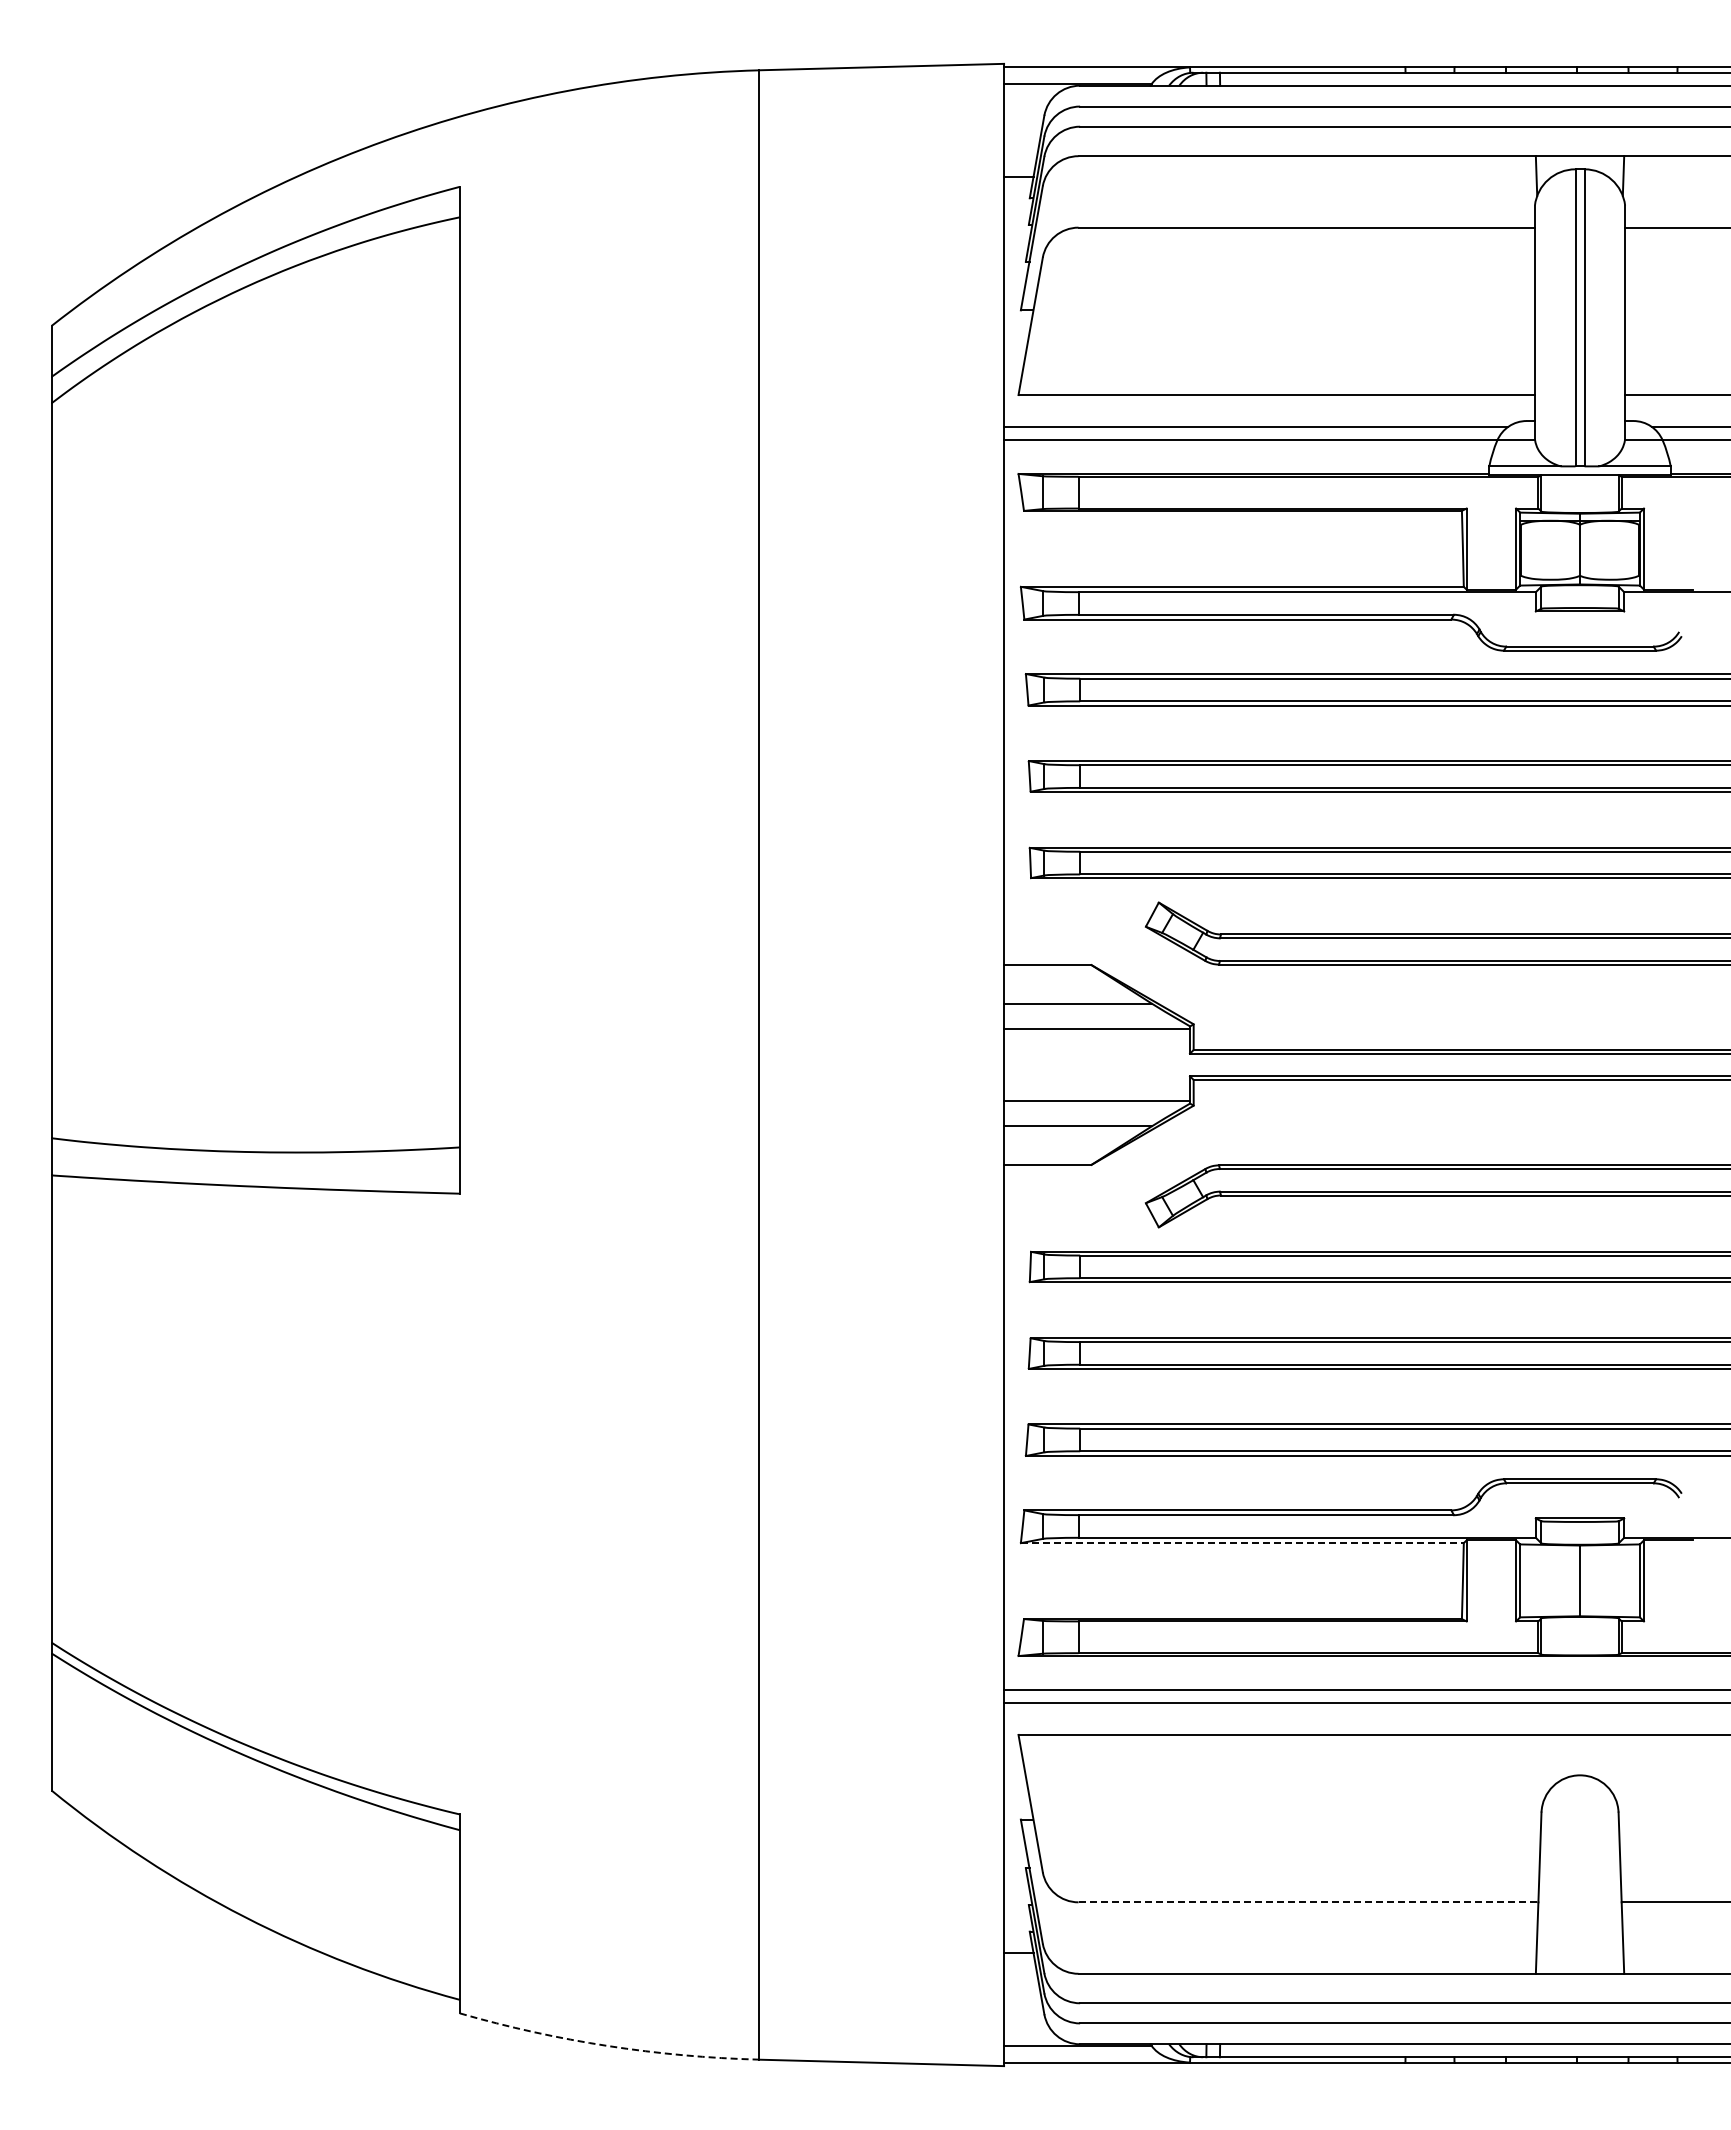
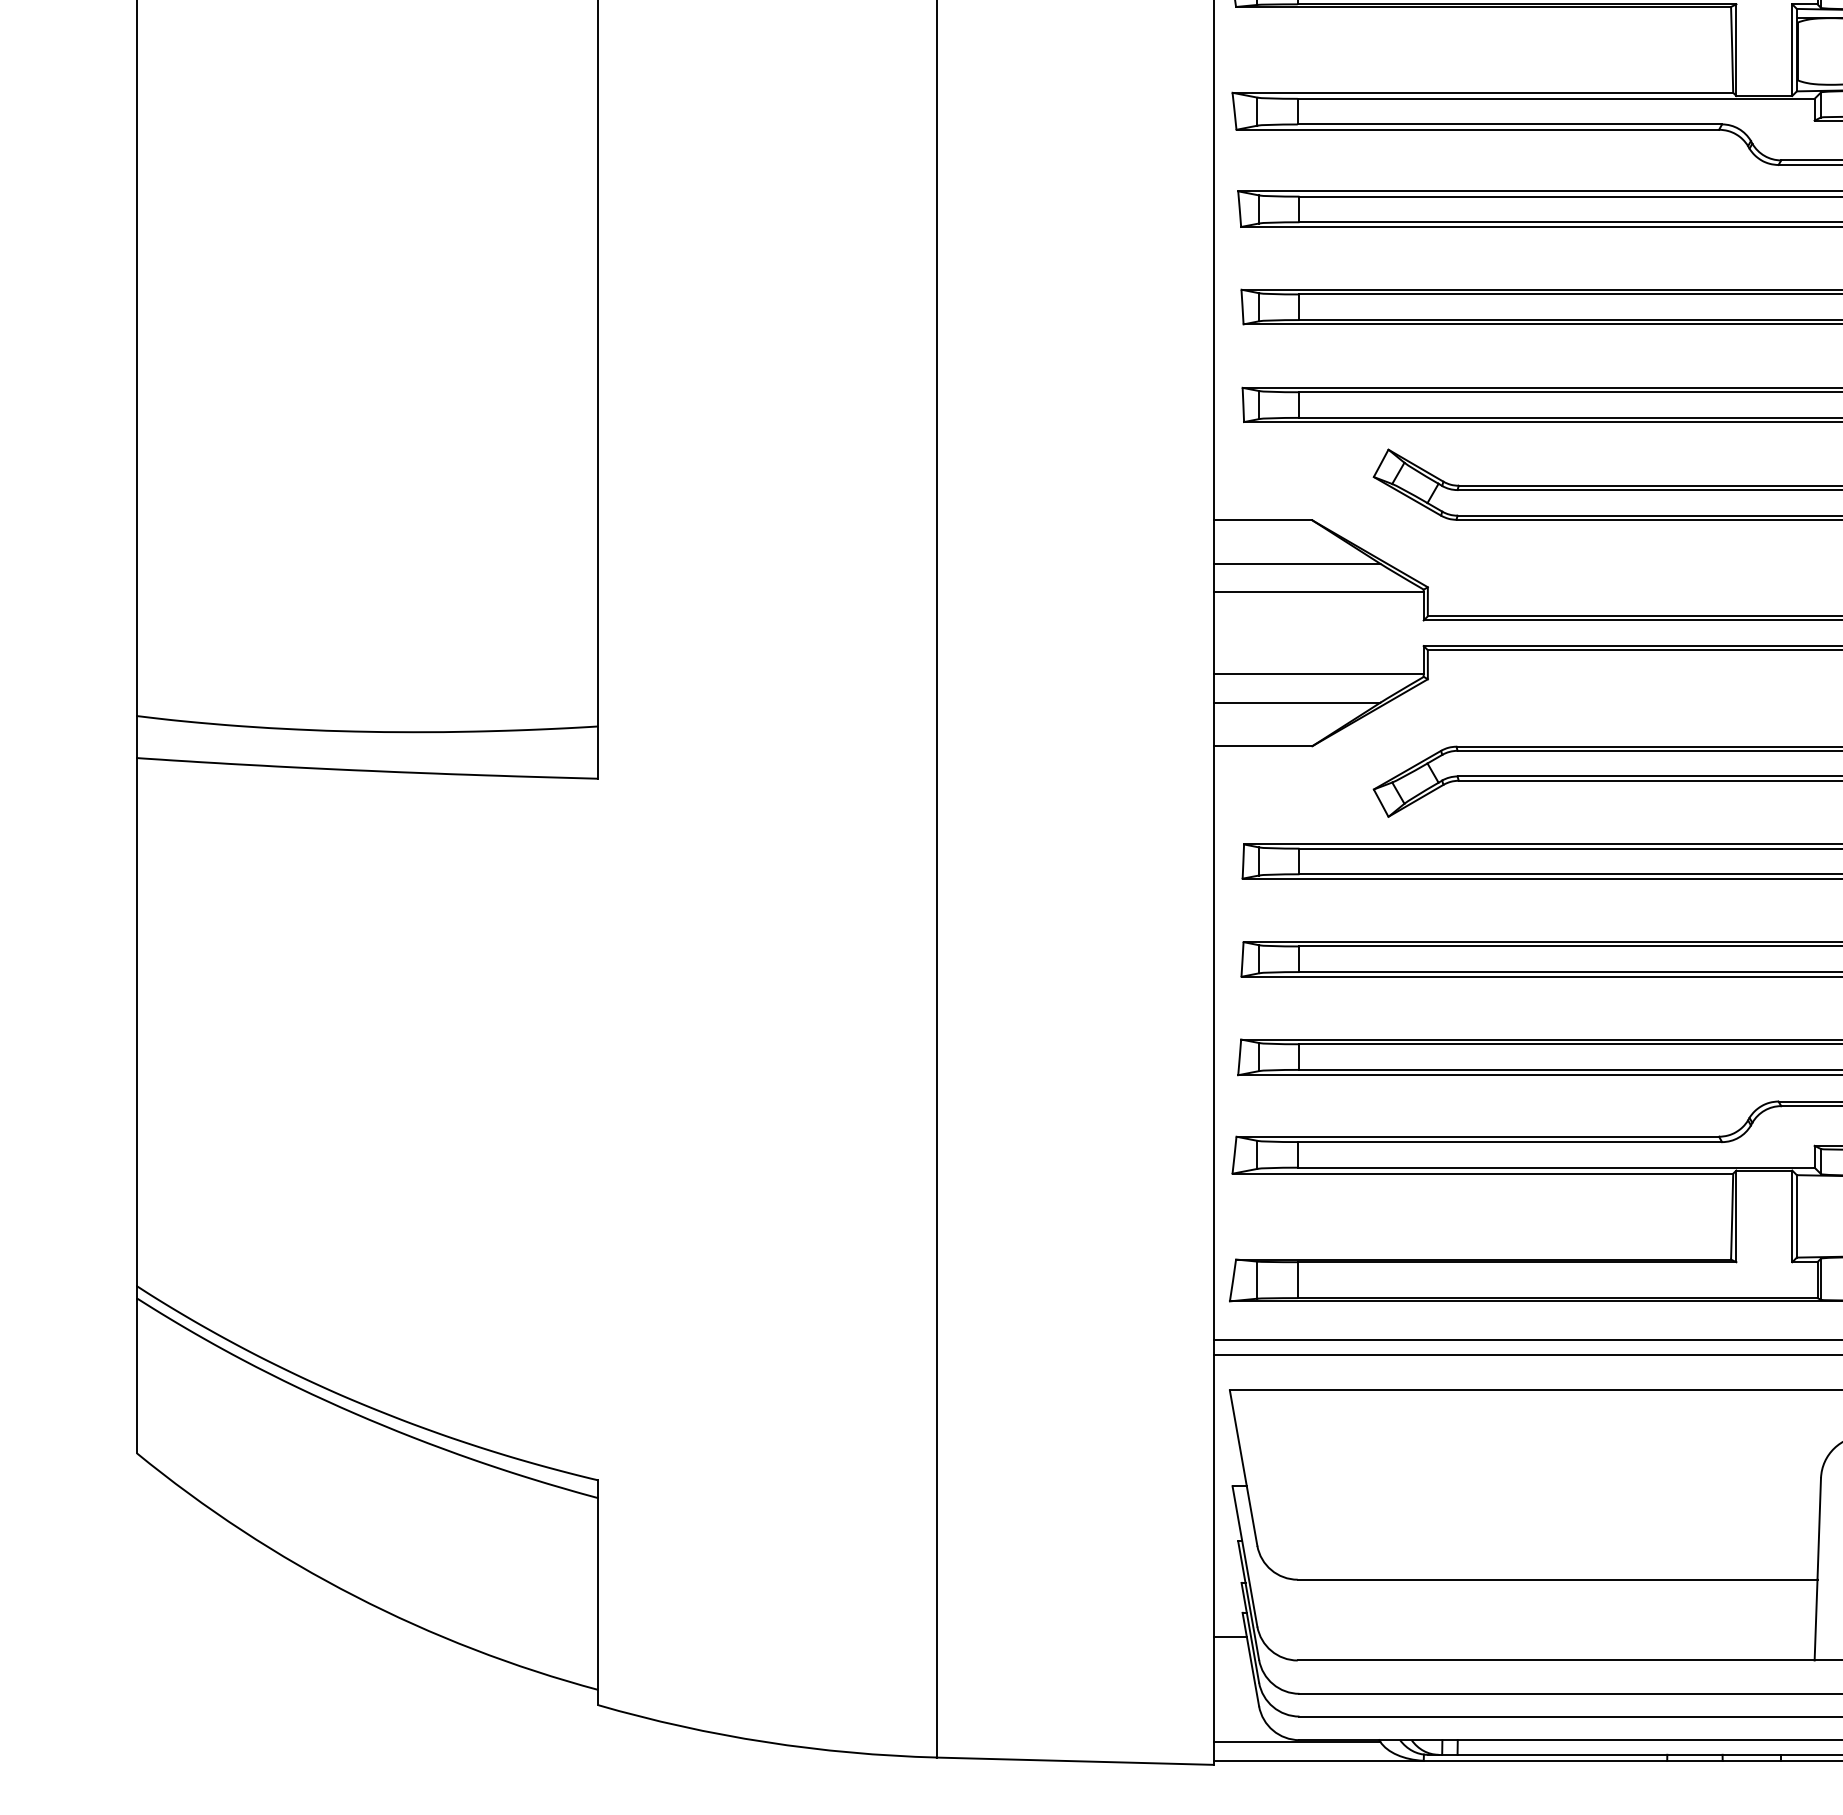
line: (1242, 1543) -> (1483, 1174), dashed -> solid
line: (1308, 1902) -> (1557, 1579), dashed -> solid
arc: (608, 2046) -> (766, 1742), dashed -> solid

